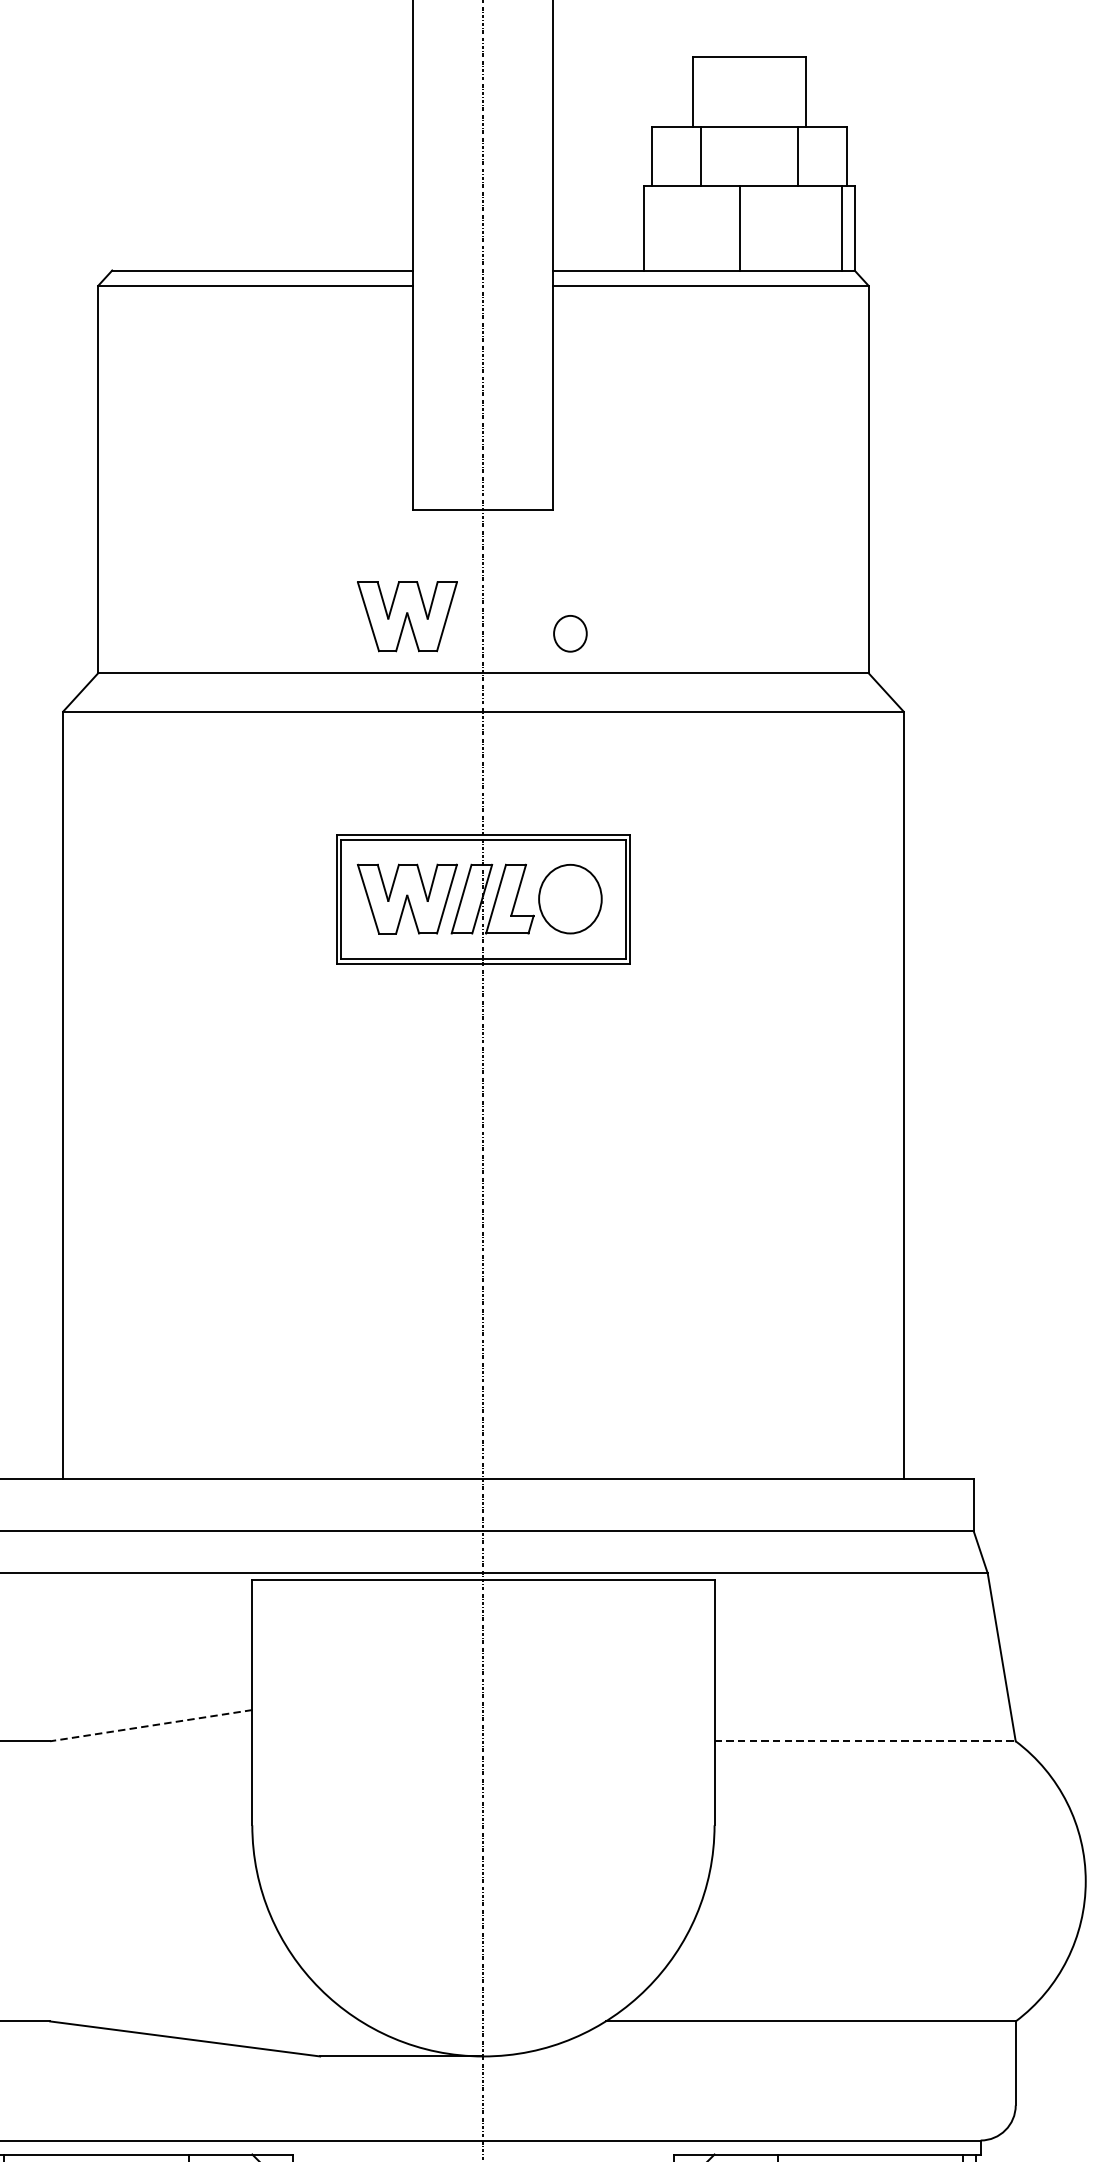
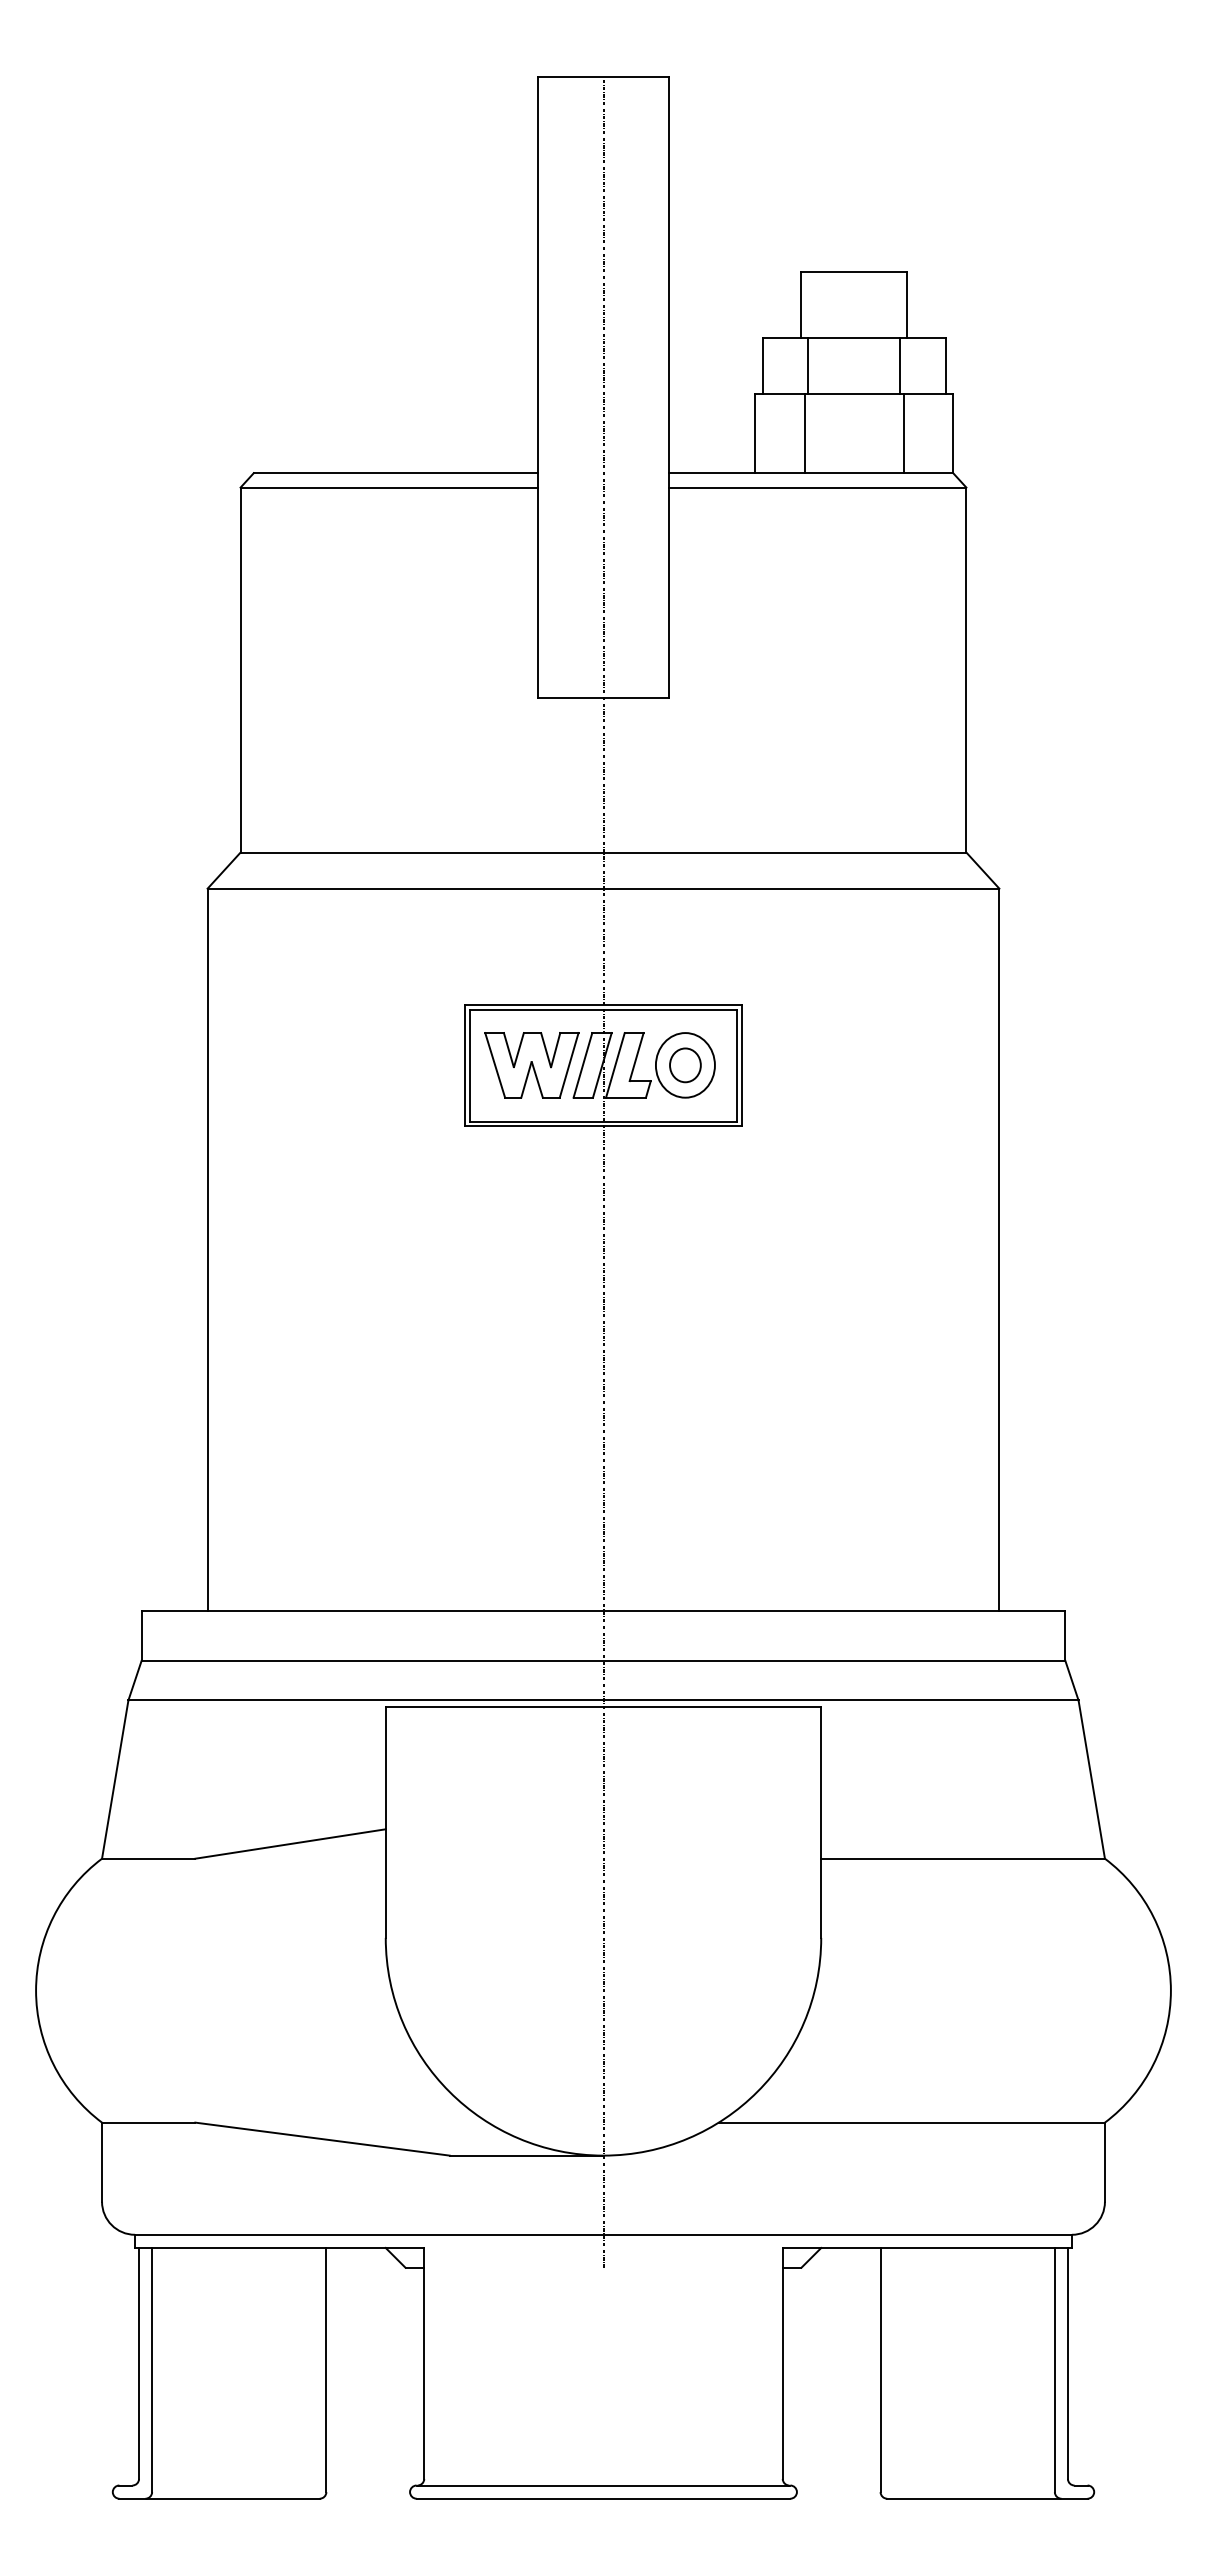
line: (740, 228) -> (804, 433), moved
line: (842, 228) -> (903, 433), moved
part: (407, 616) -> (531, 799), removed
part: (570, 633) -> (685, 1065), moved
line: (151, 1726) -> (290, 1844), dashed -> solid
line: (865, 1741) -> (963, 1858), dashed -> solid

